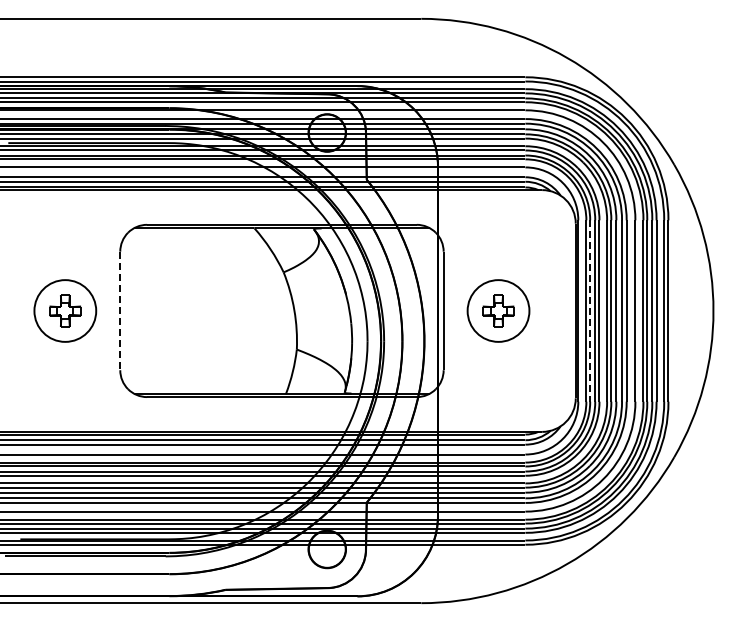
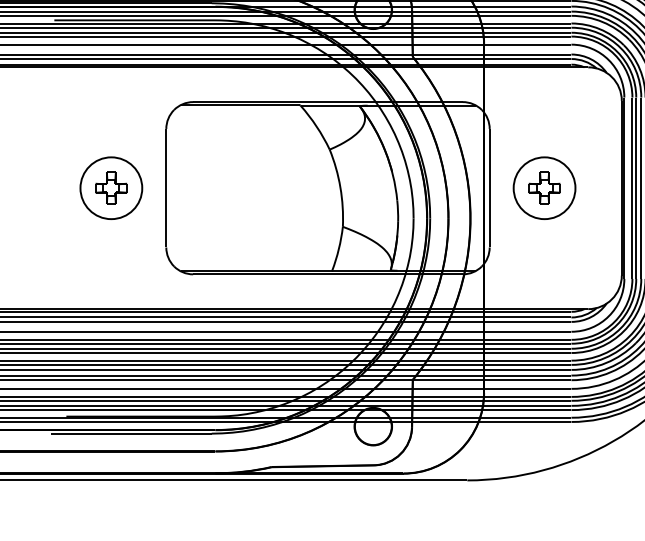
line: (120, 311) -> (166, 188), dashed -> solid
line: (590, 311) -> (636, 188), dashed -> solid

